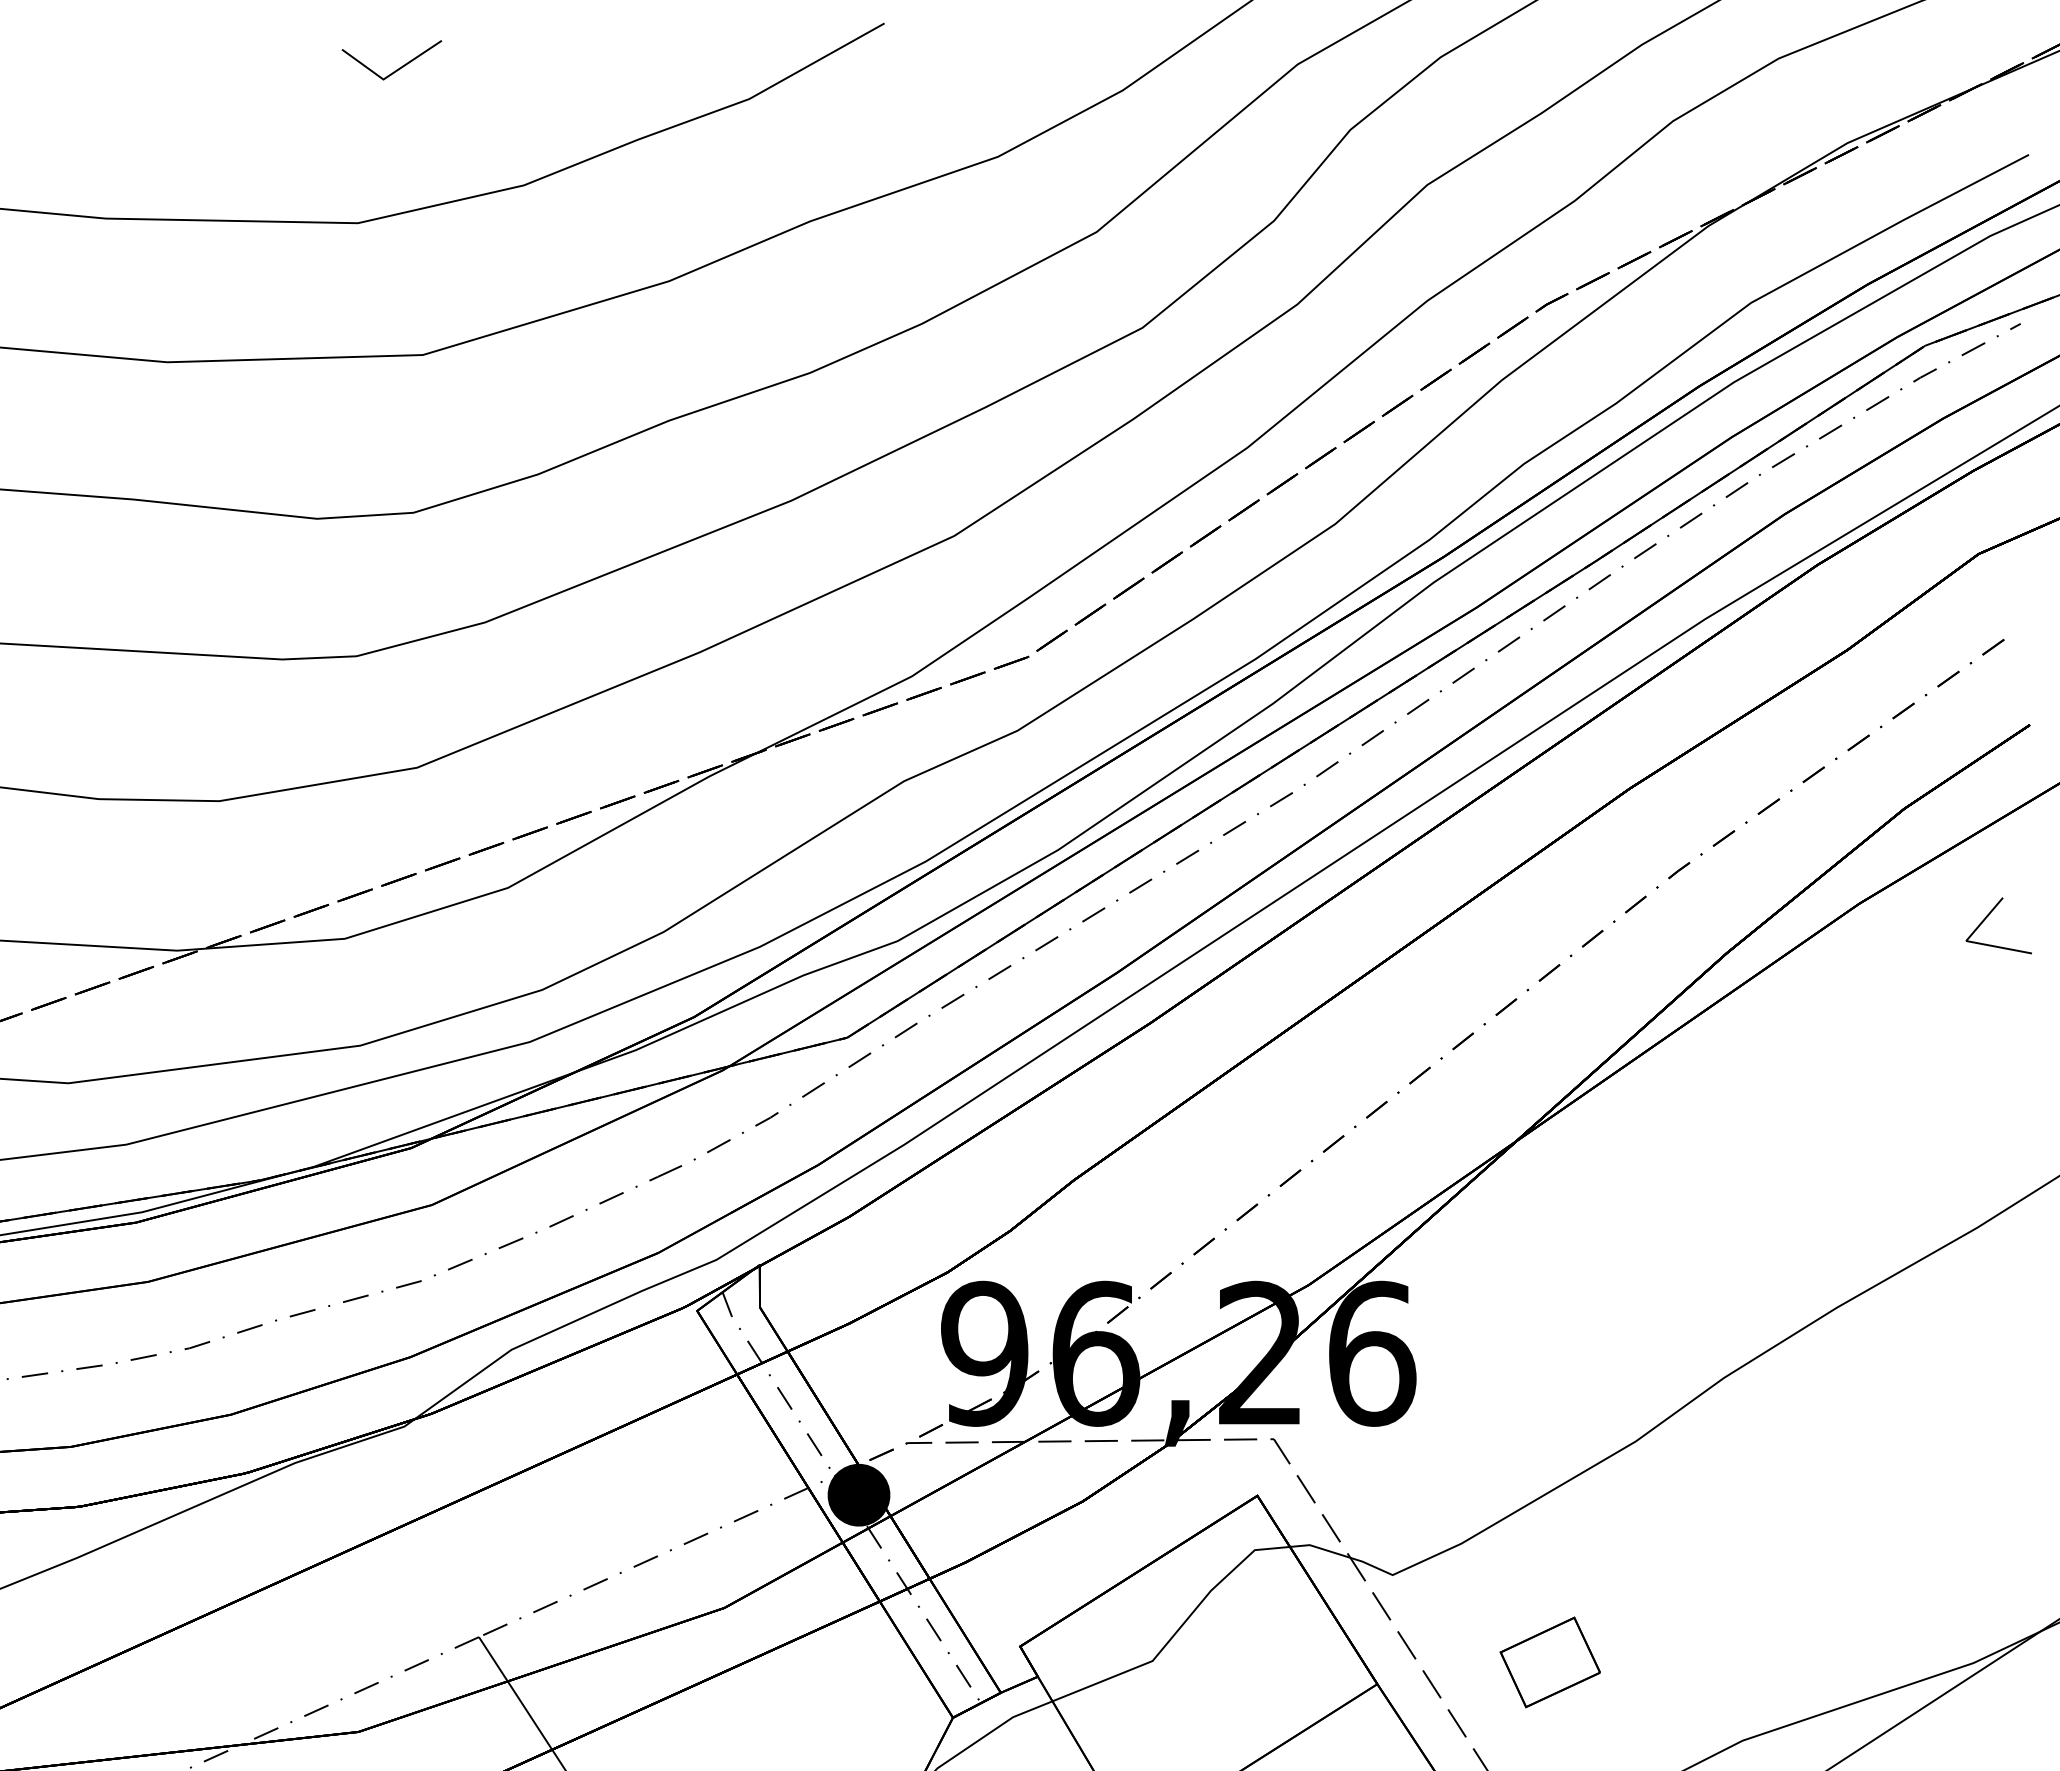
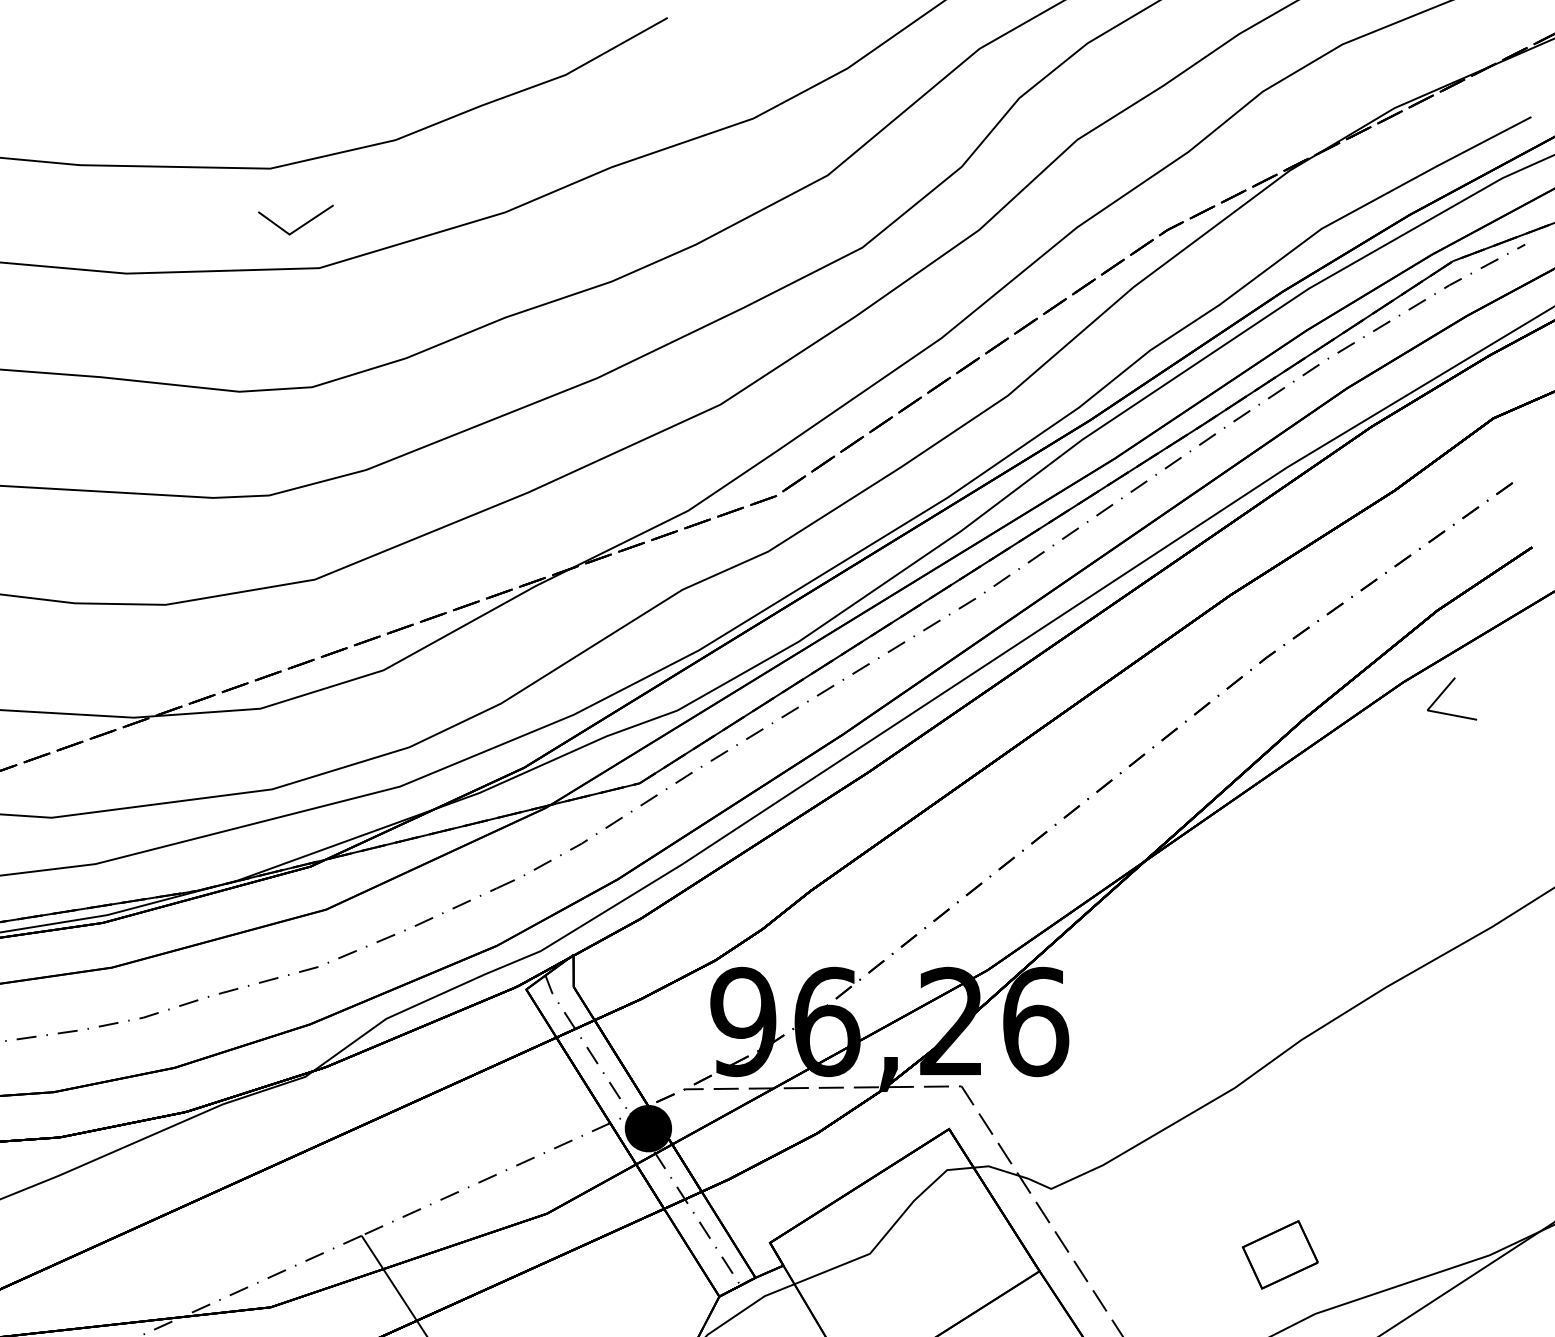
line: (396, 69) -> (299, 227), moved
line: (1989, 915) -> (1445, 691), moved
part: (1549, 1662) -> (1279, 1254), moved

